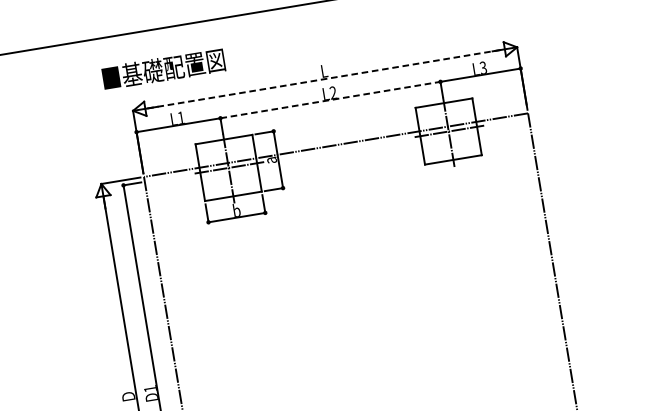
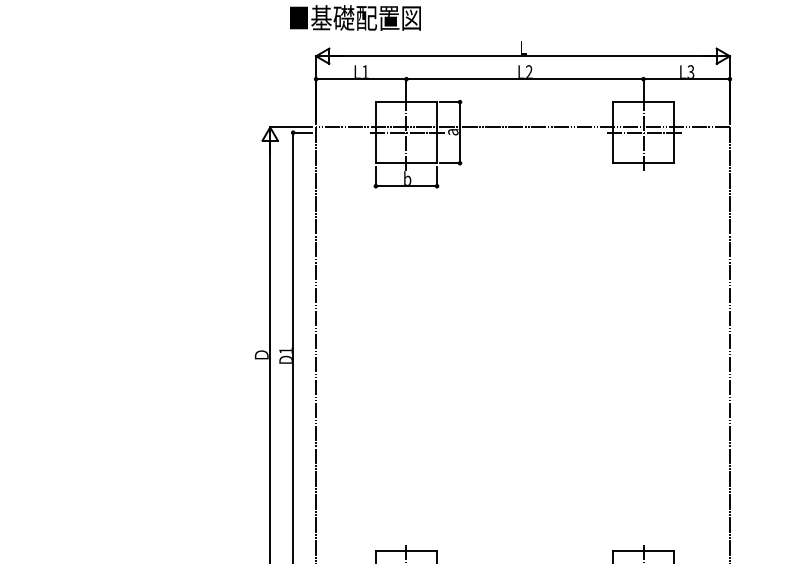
line: (324, 79) -> (522, 56), dashed -> solid
line: (330, 100) -> (524, 79), dashed -> solid

